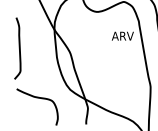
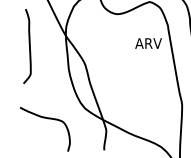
curve: (19, 48) -> (29, 46), moved

